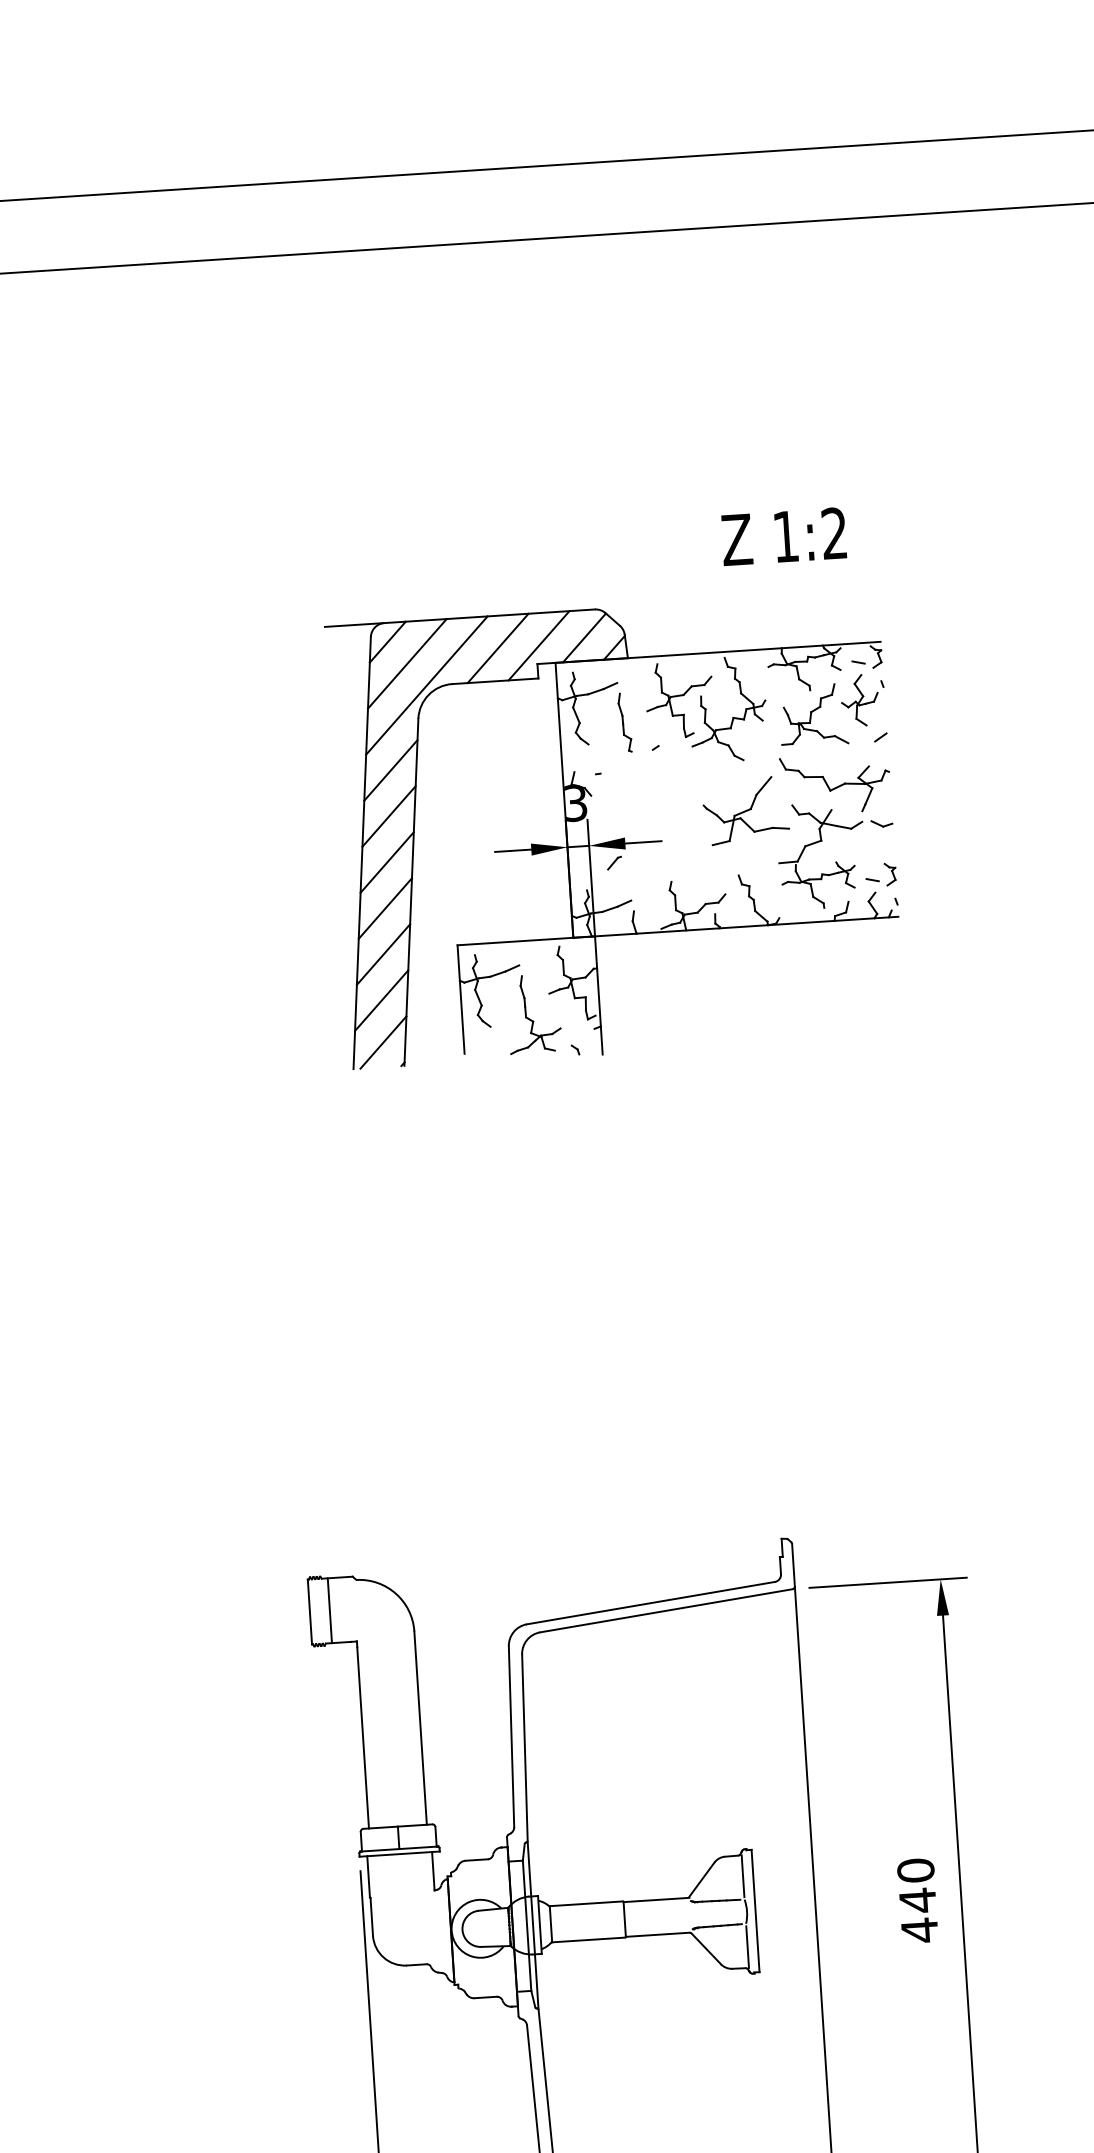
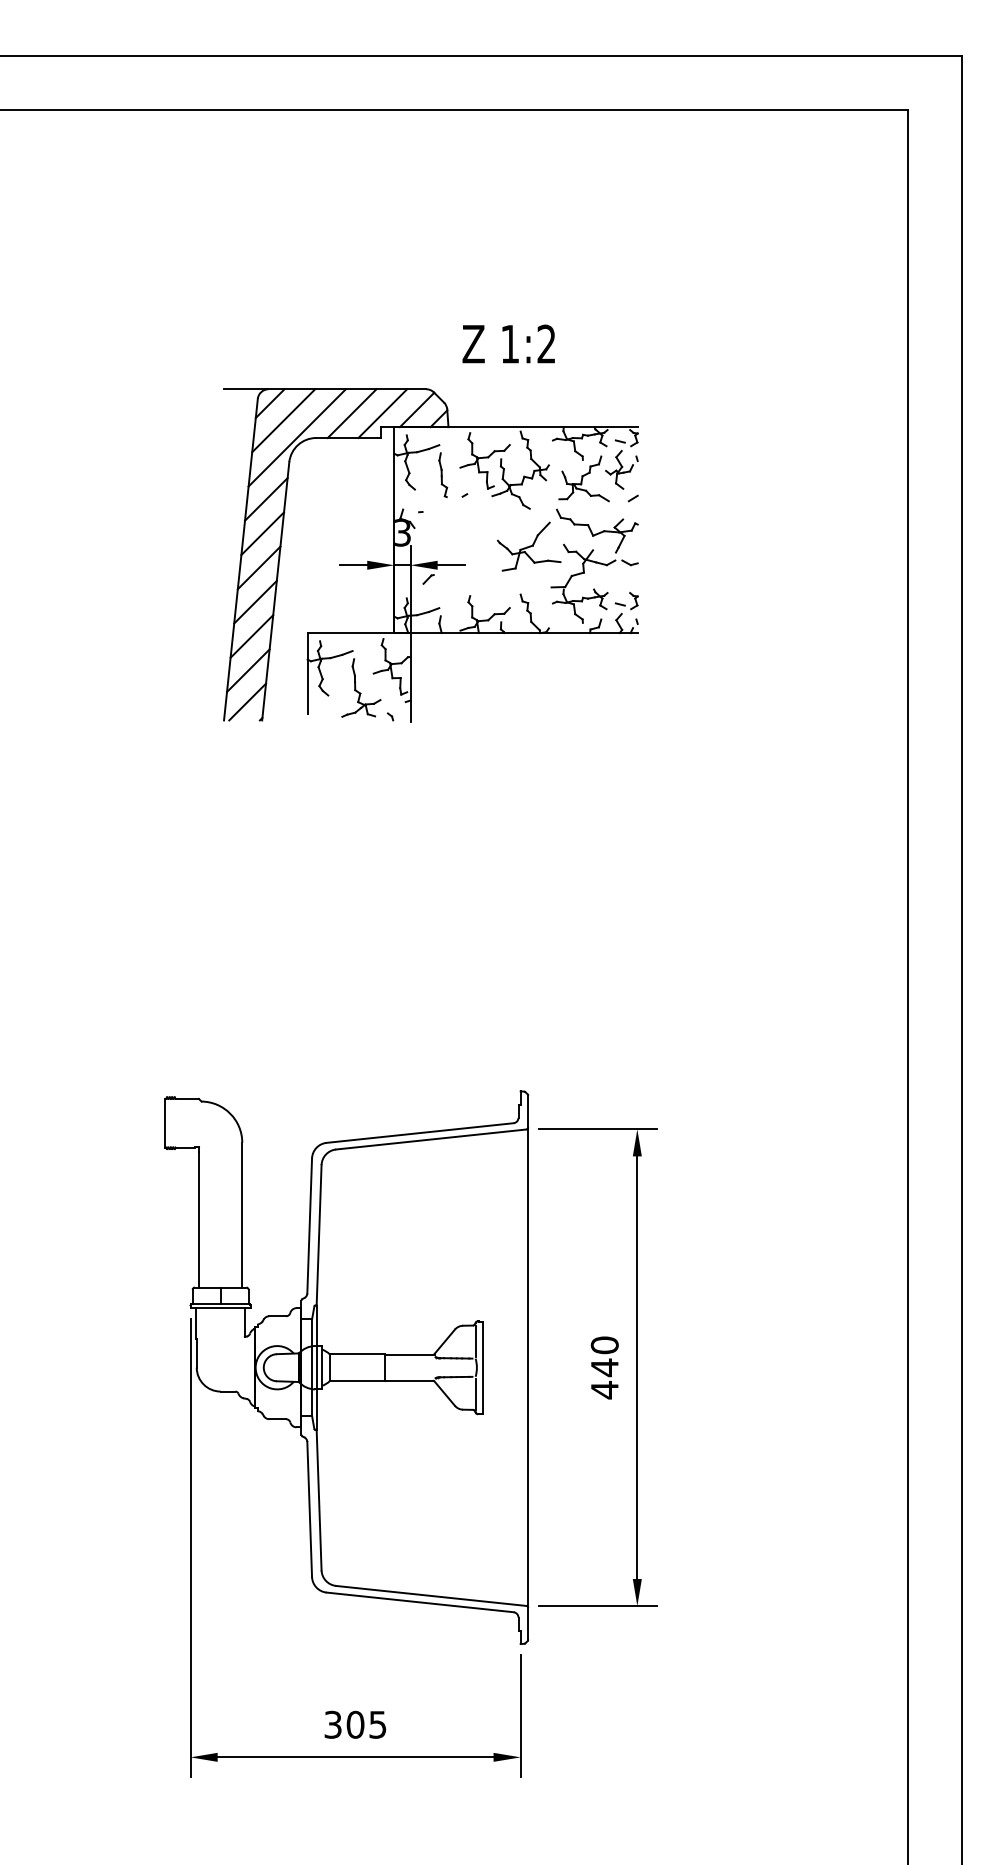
text: (783, 535) -> (508, 343), moved
line: (330, 1609) -> (180, 1122), removed

